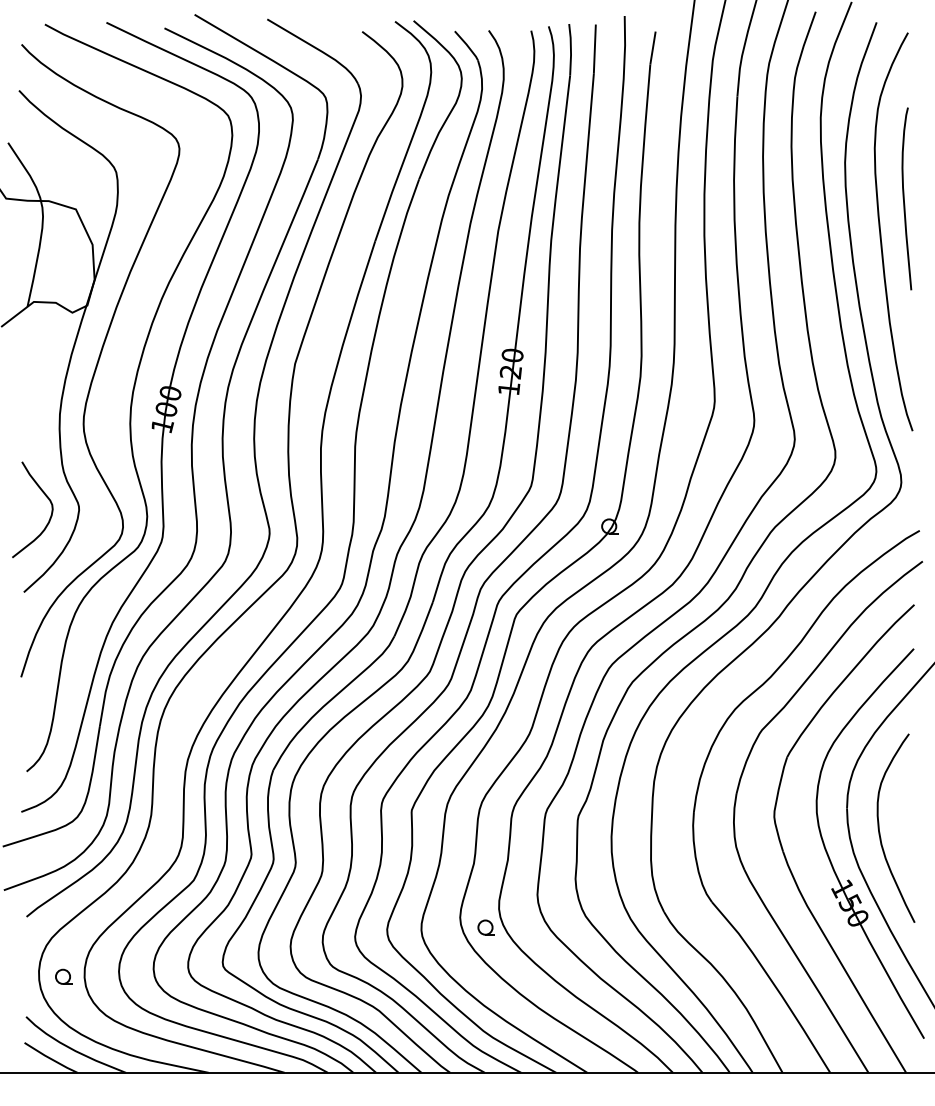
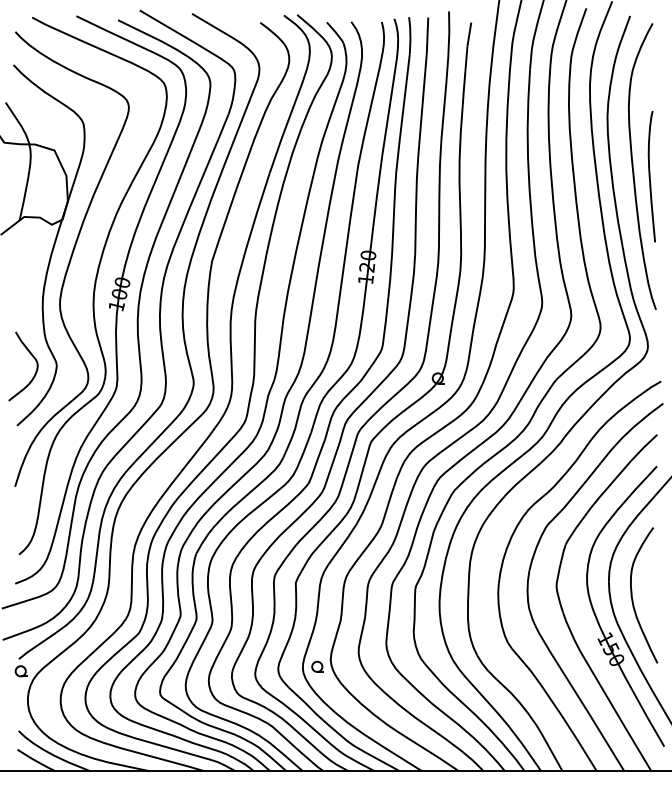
curve: (904, 198) -> (650, 176), moved
part: (485, 927) -> (317, 666), moved
part: (63, 976) -> (21, 671), moved

